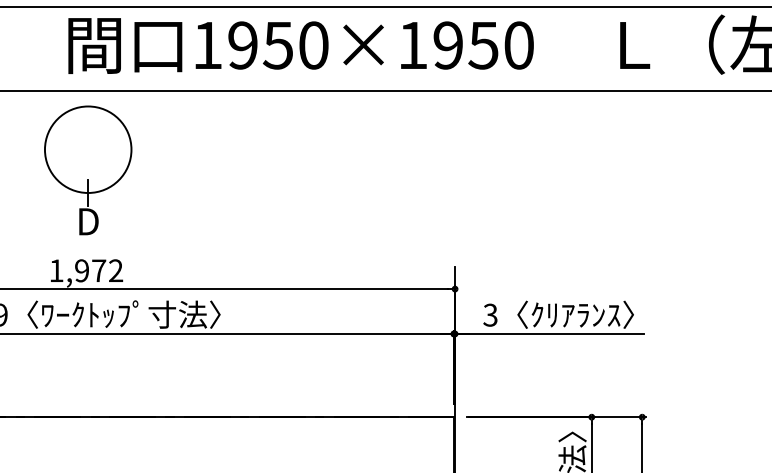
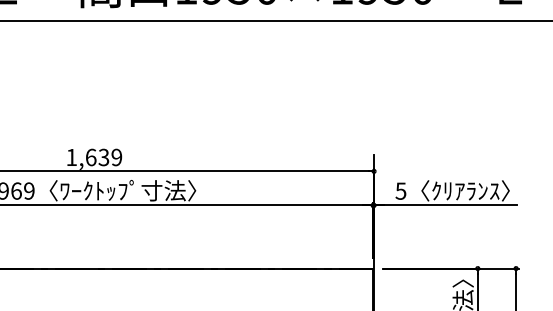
part: (88, 170) -> (95, 81), removed
text: (99, 270) -> (104, 157), 1,972 -> 1,639
text: (490, 314) -> (400, 190), 3 -> 5

